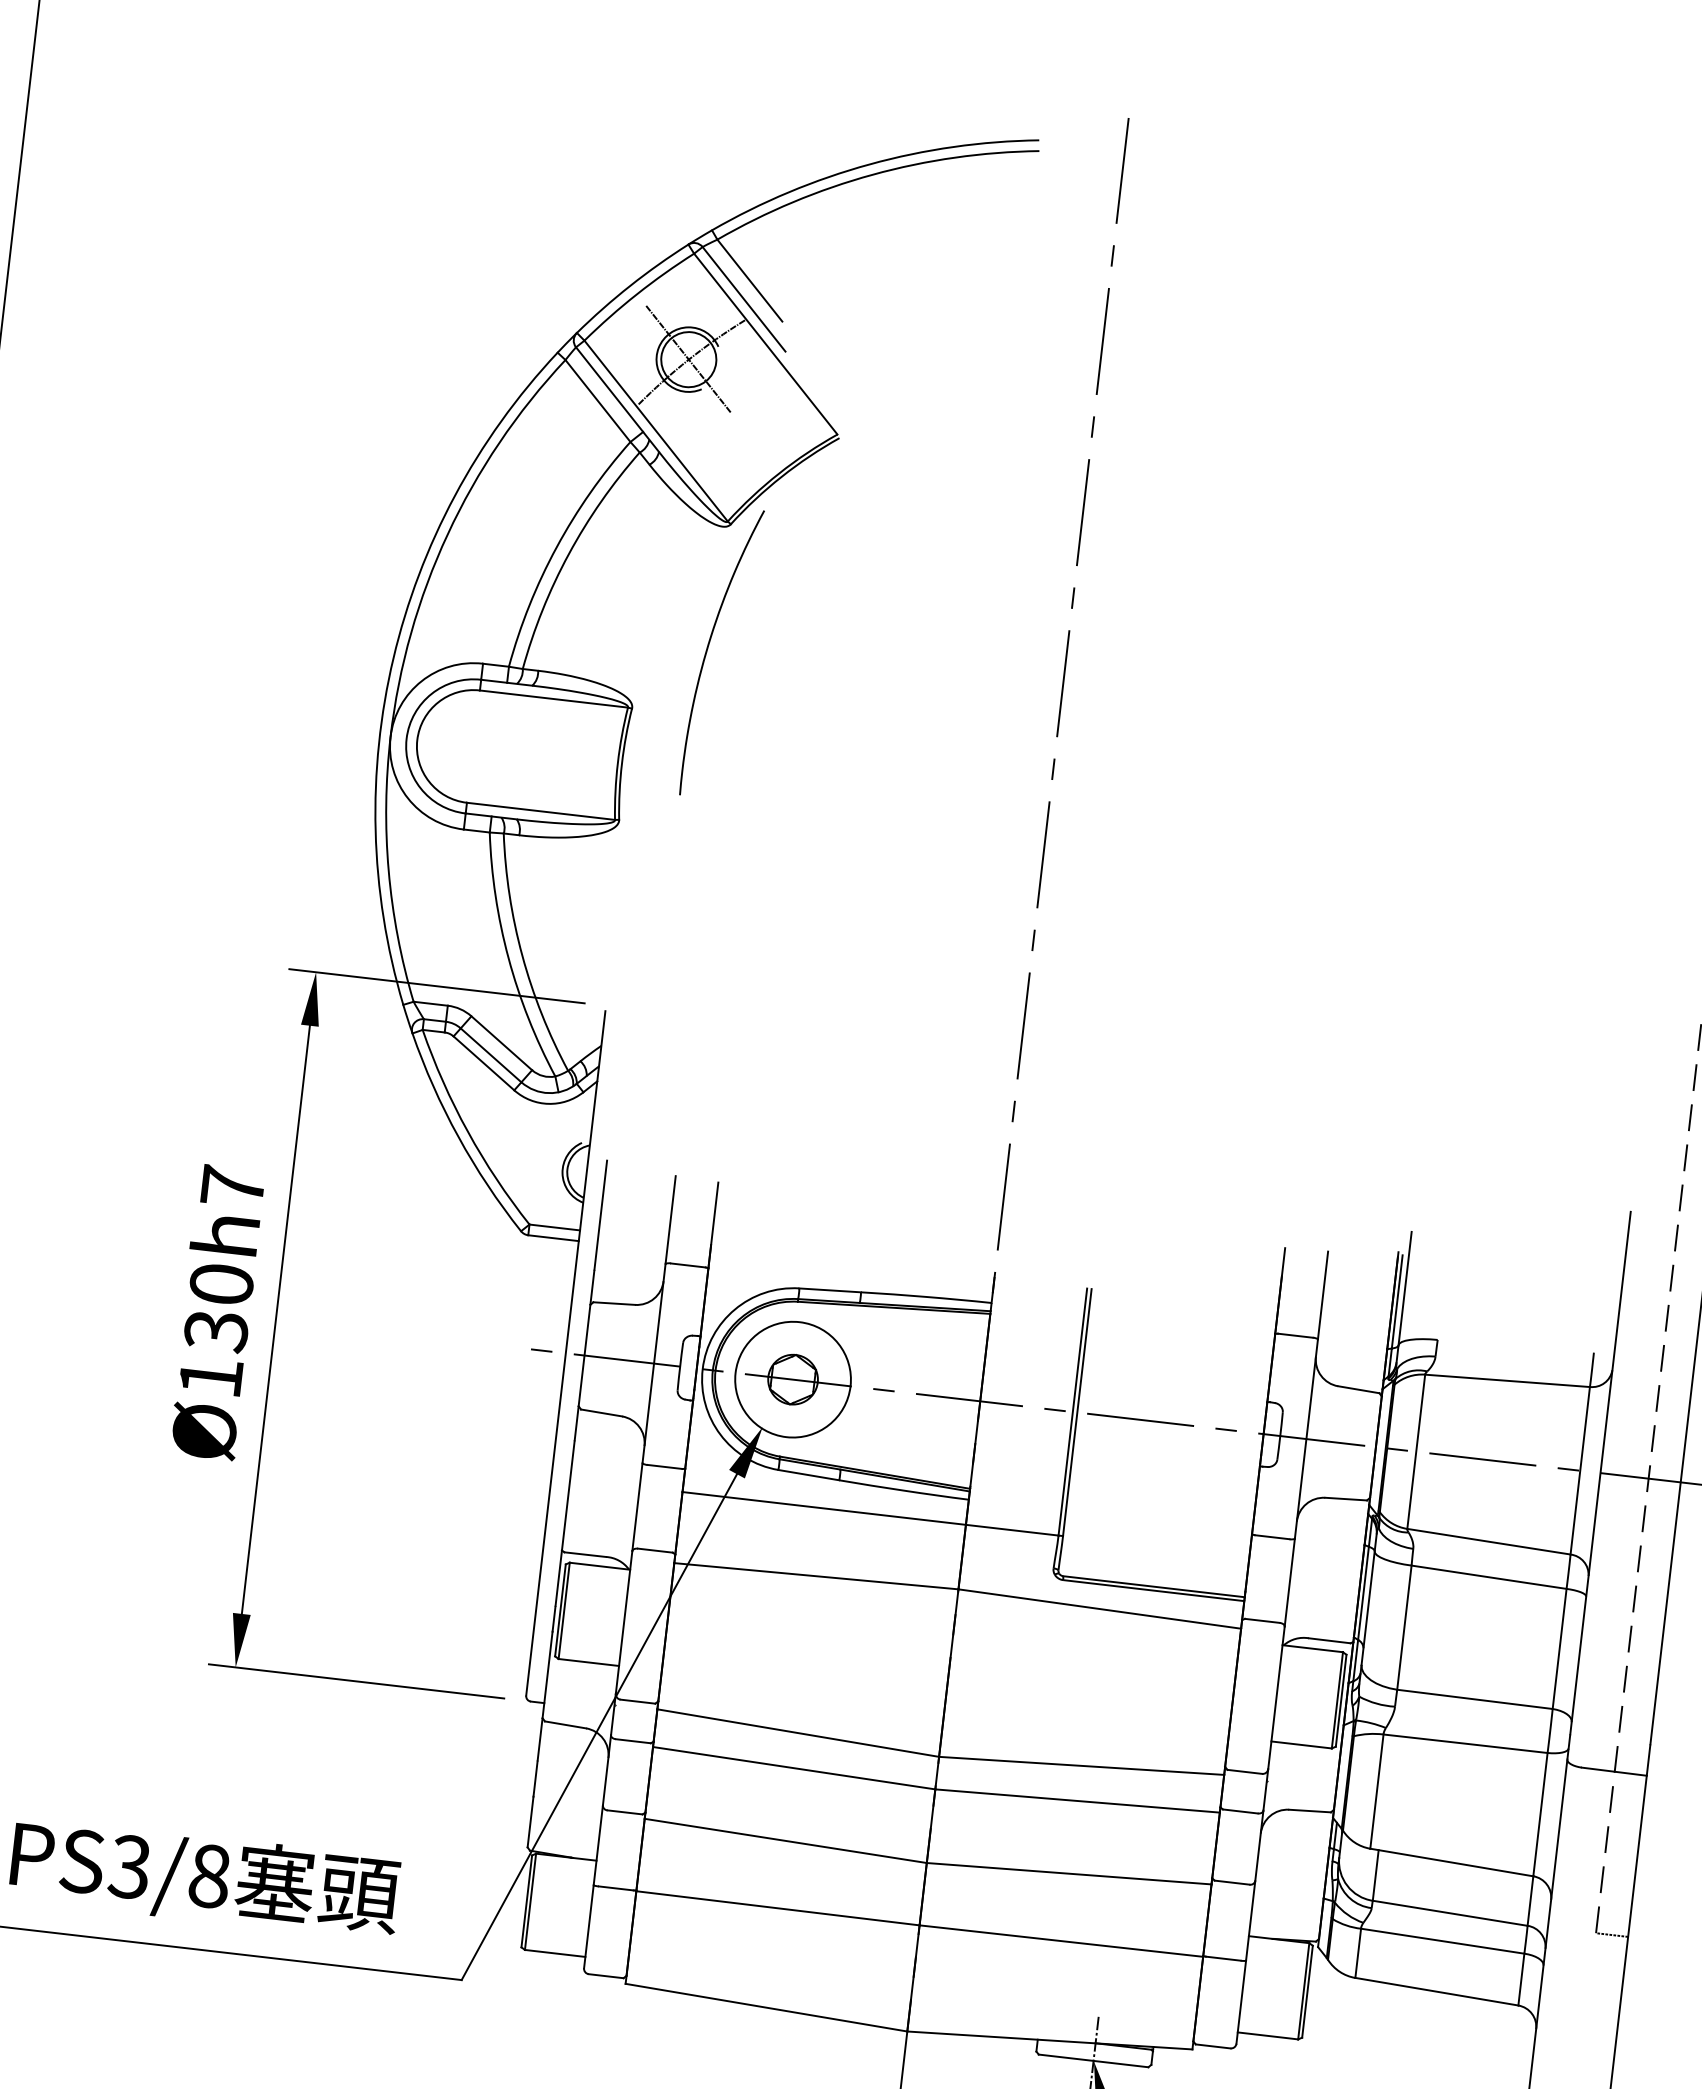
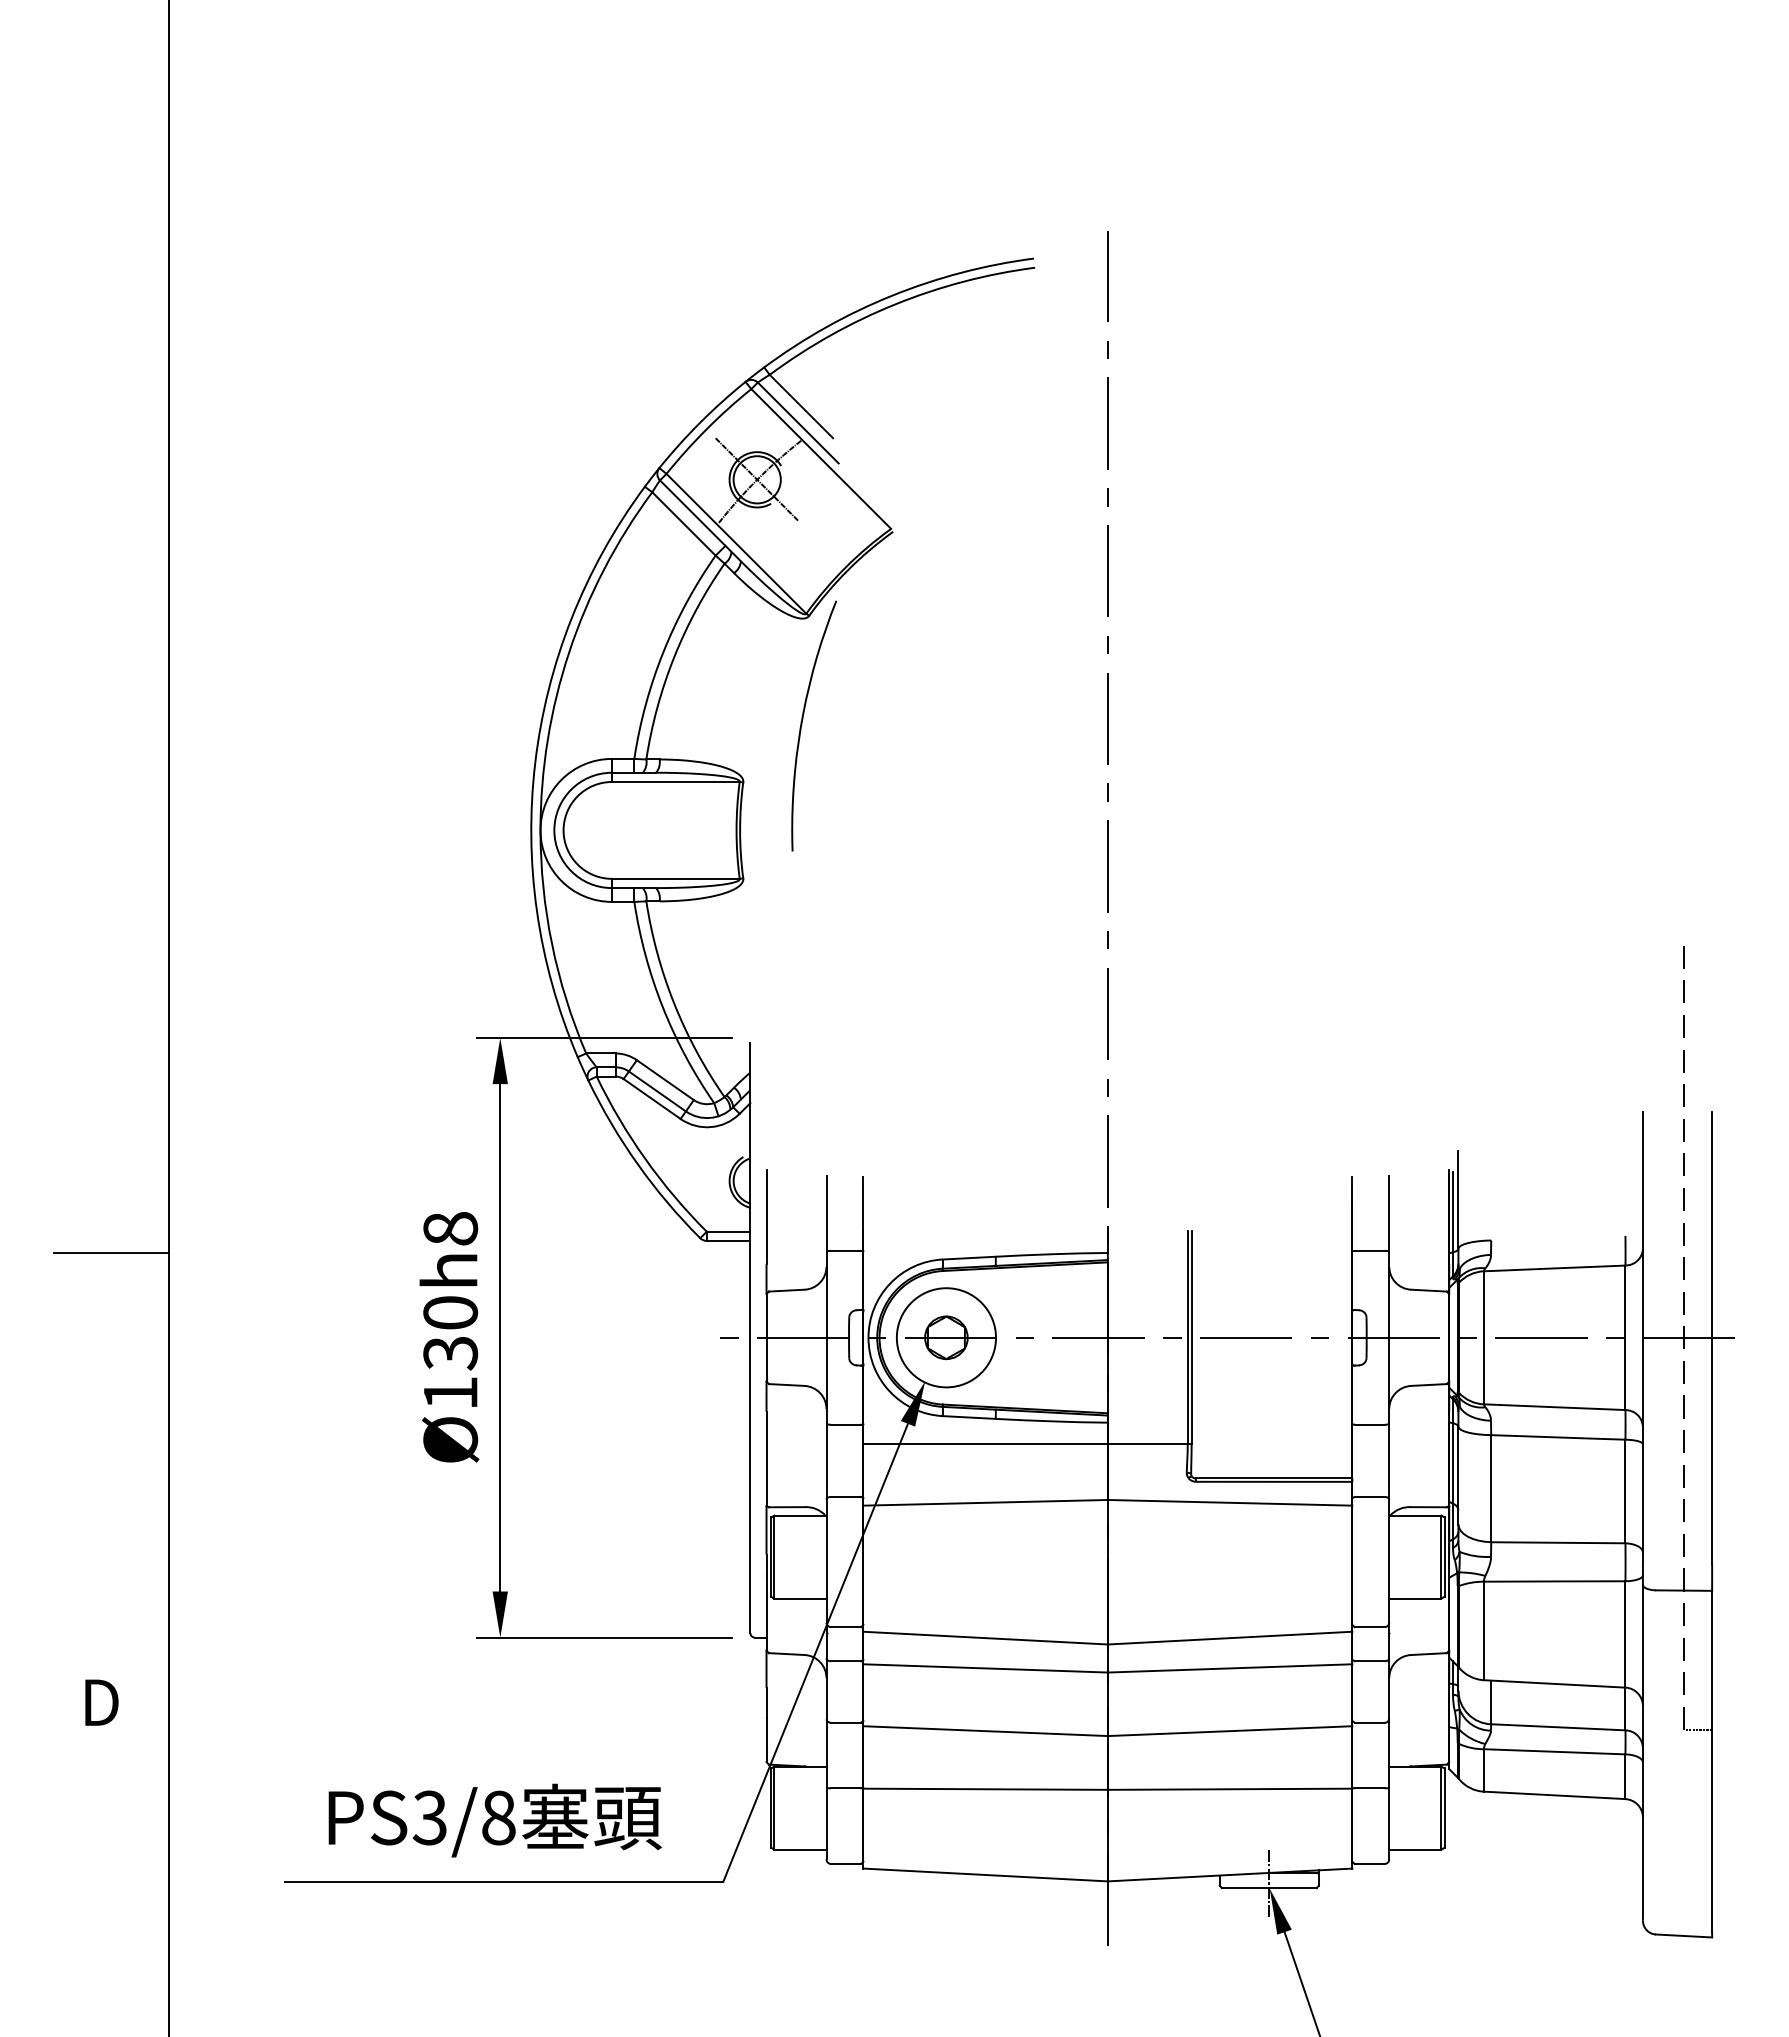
text: (232, 1186) -> (450, 1228), Ø130h7 -> Ø130h8

